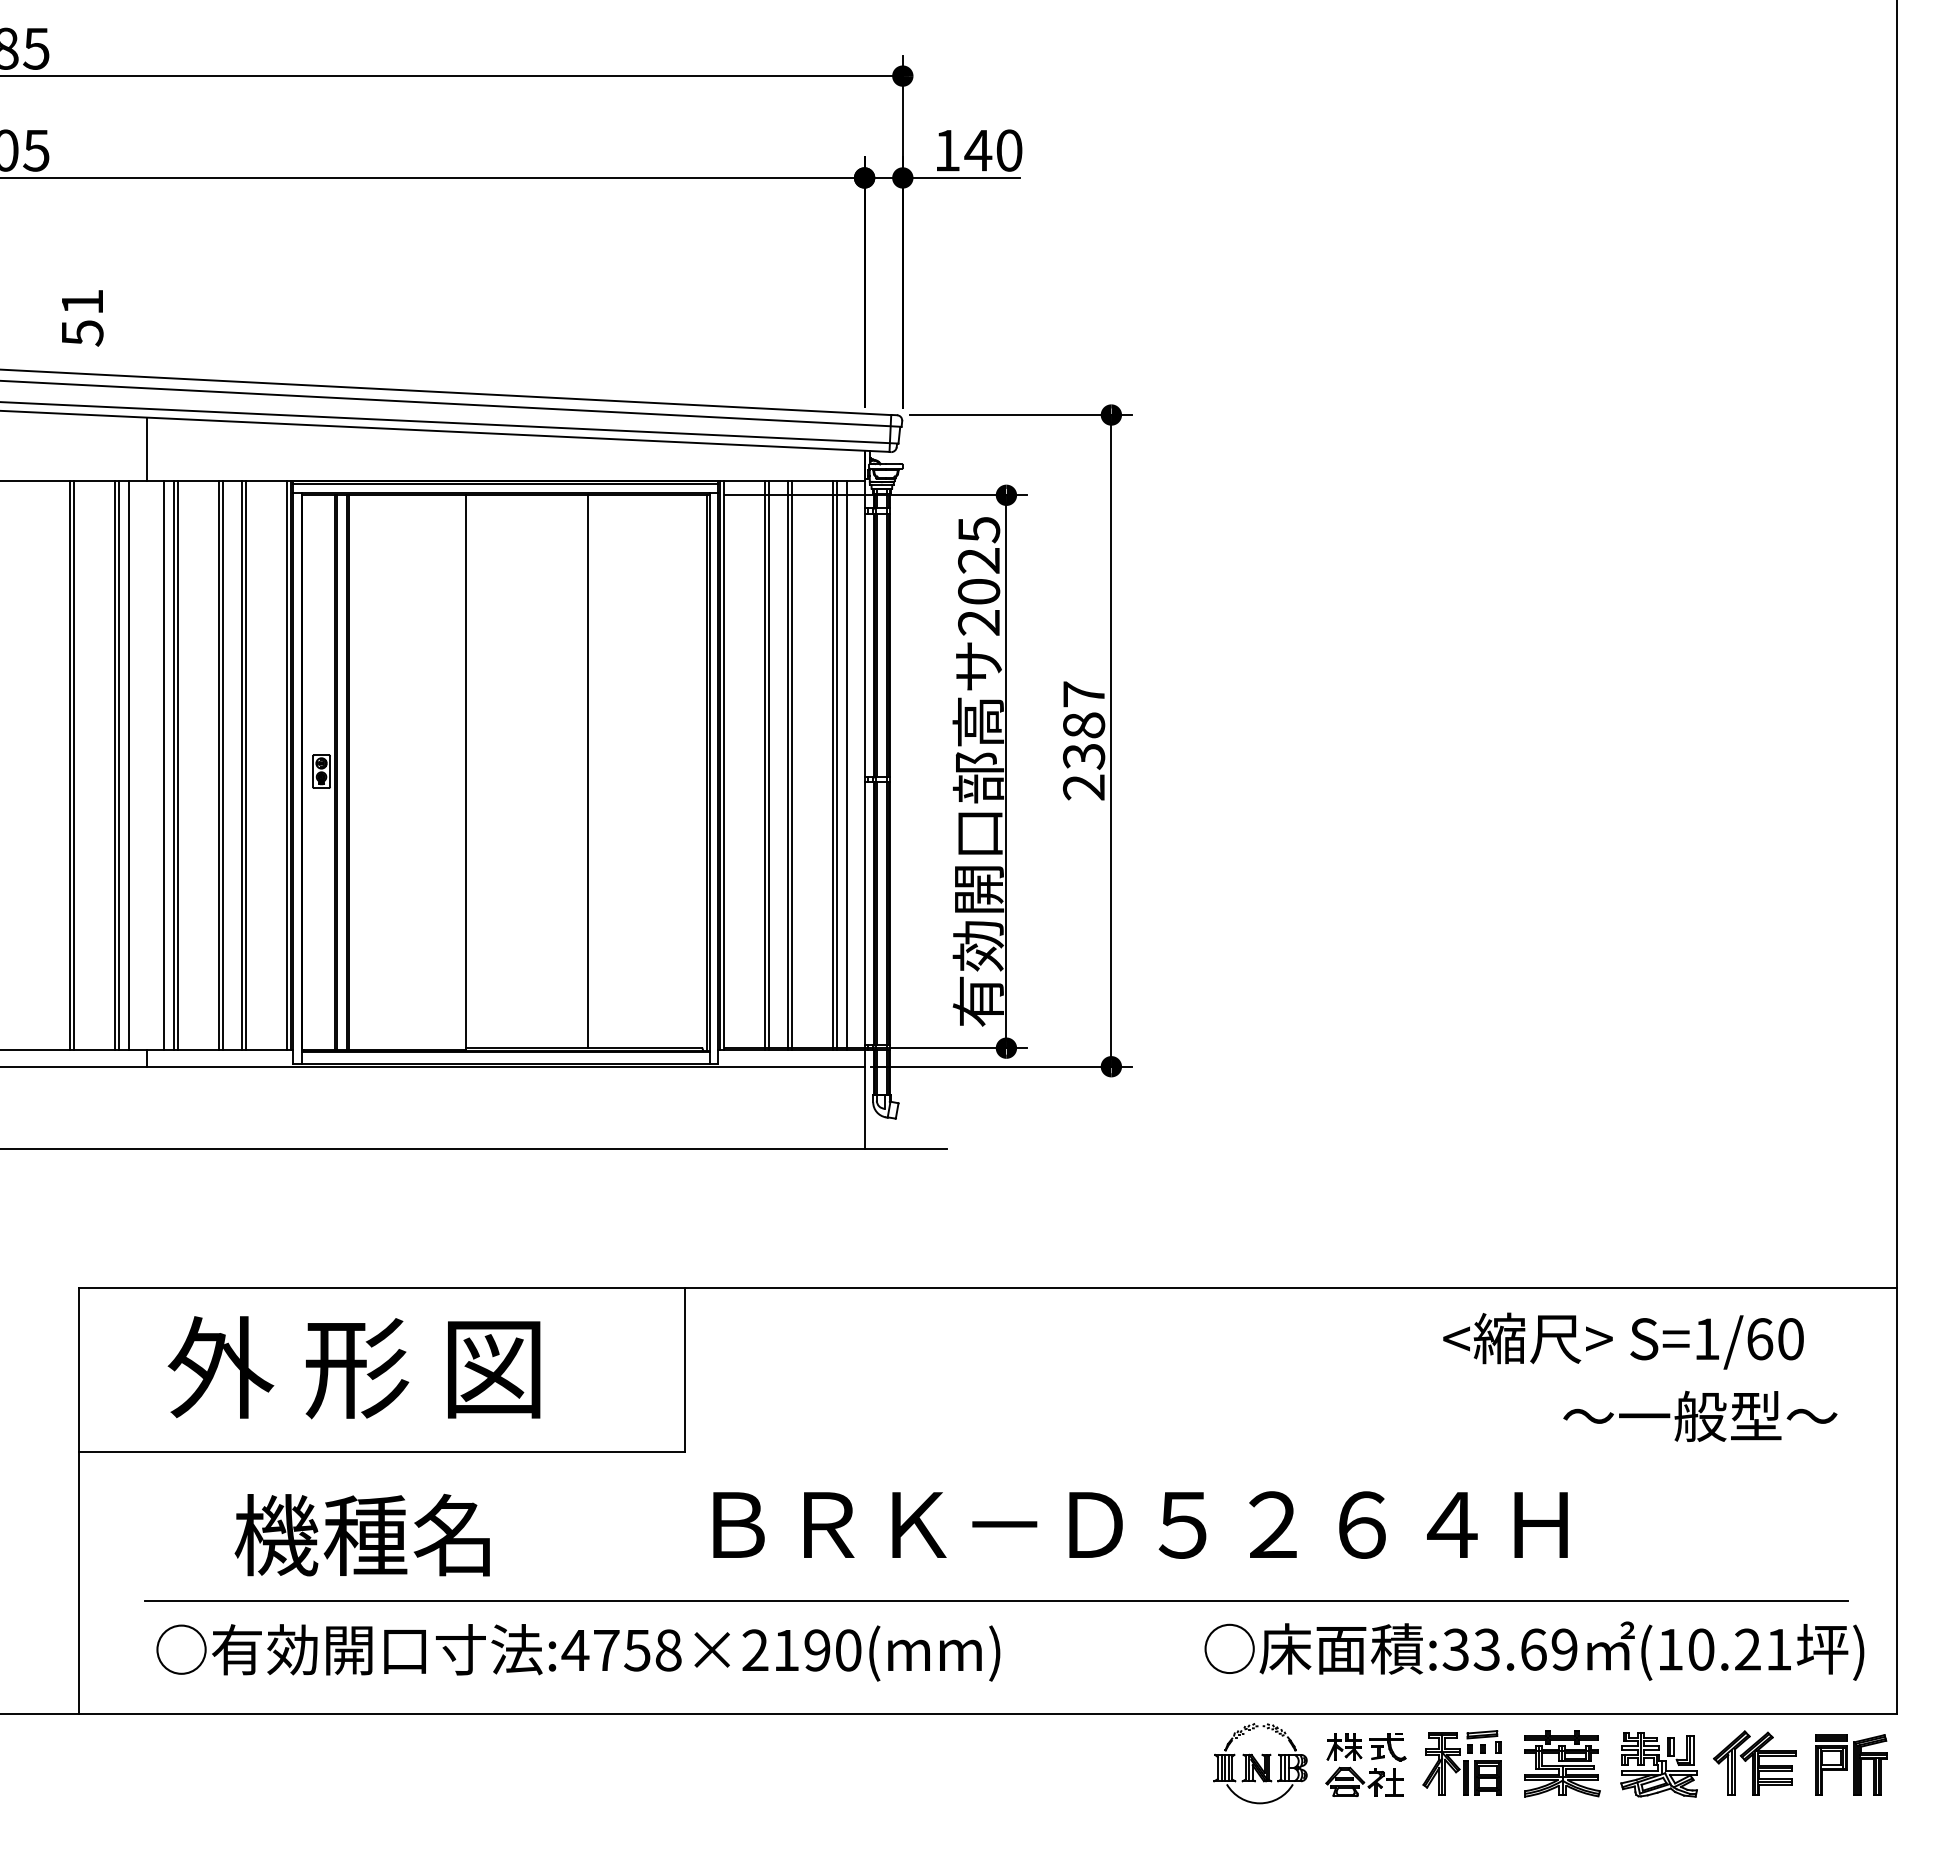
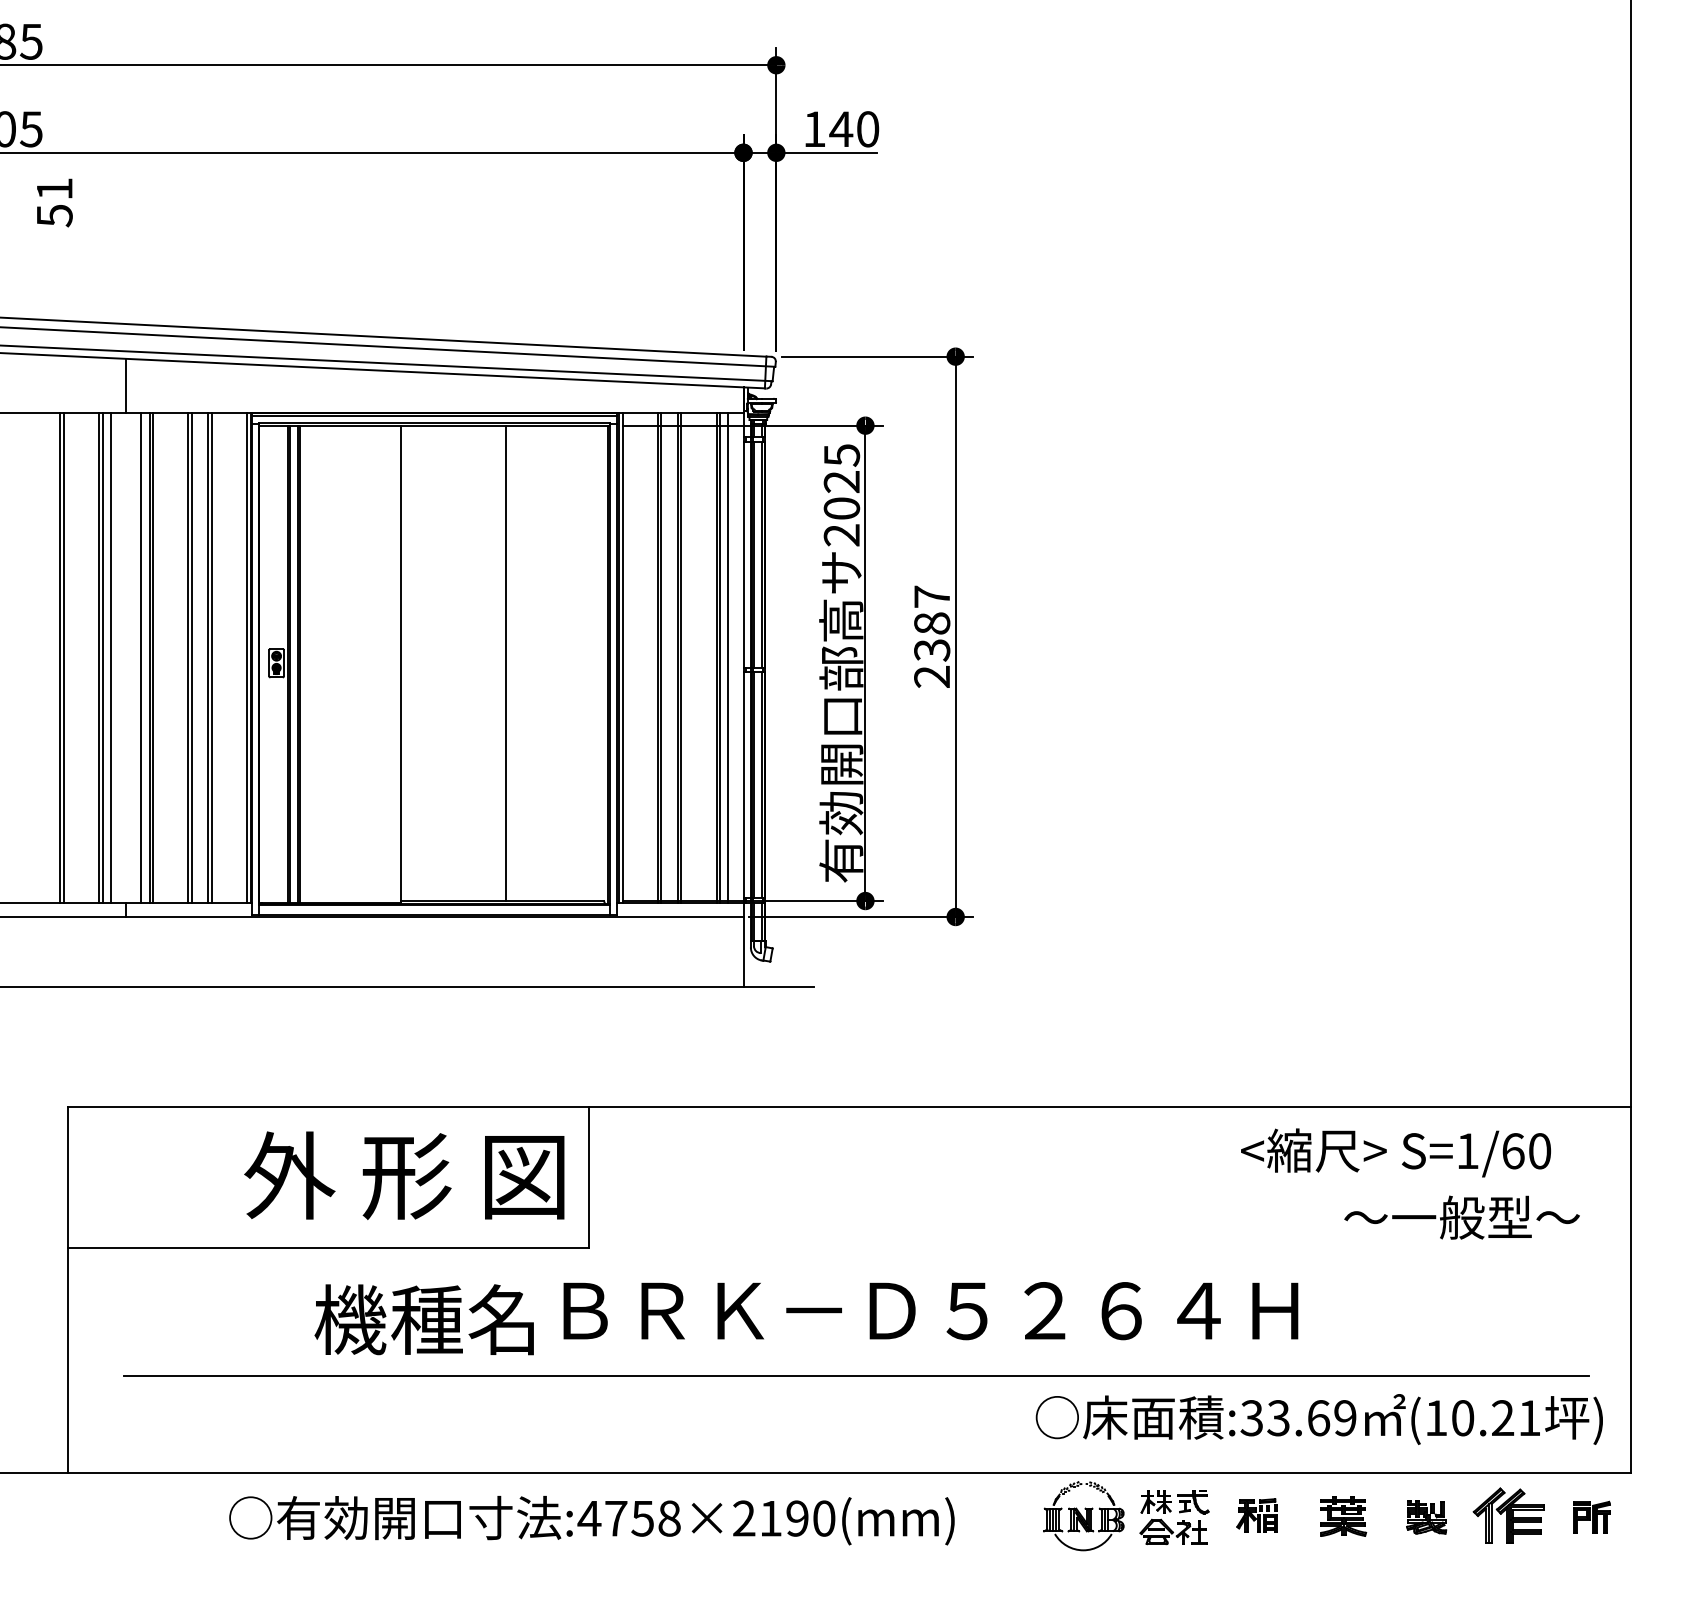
text: (82, 318) -> (54, 203), moved
text: (353, 1367) -> (403, 1175), moved
text: (1140, 1524) -> (930, 1310), moved
text: (361, 1534) -> (423, 1319), moved
text: (578, 1652) -> (592, 1520), moved
part: (1461, 1762) -> (1256, 1515), size x0.6
part: (1562, 1763) -> (1343, 1516), size x0.7
part: (1658, 1764) -> (1426, 1516), size x0.6
part: (1851, 1764) -> (1592, 1516), size x0.6

